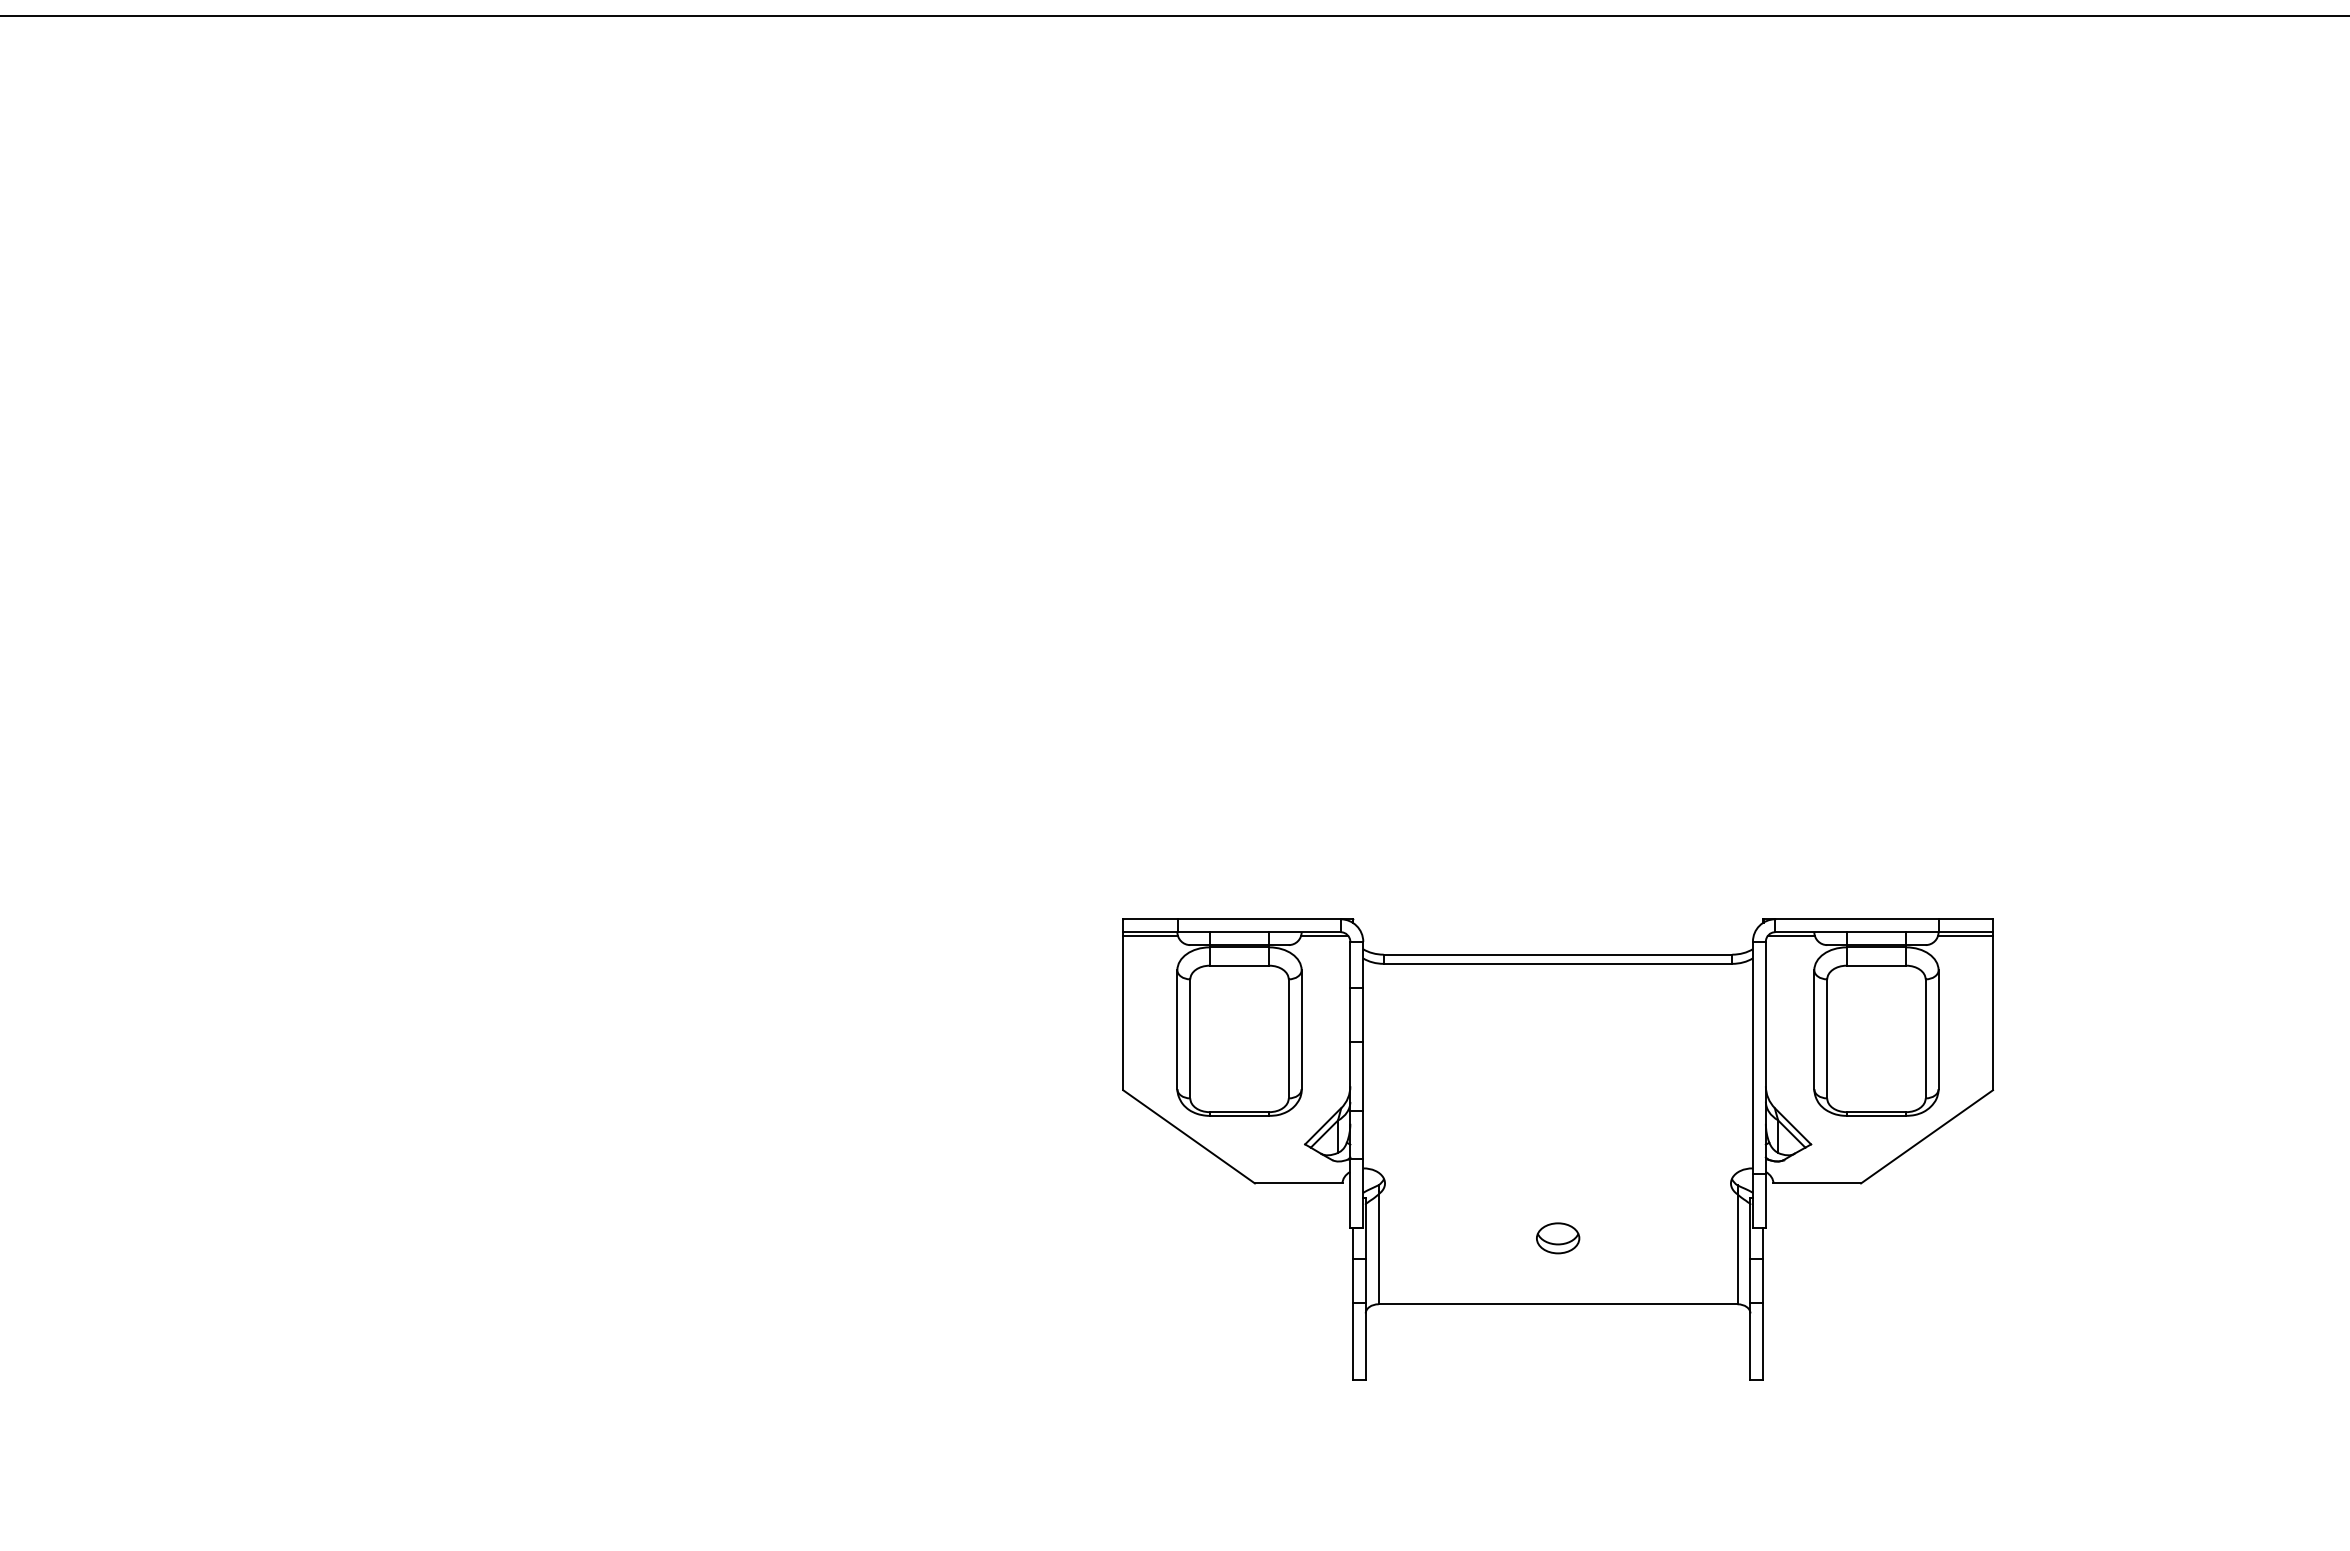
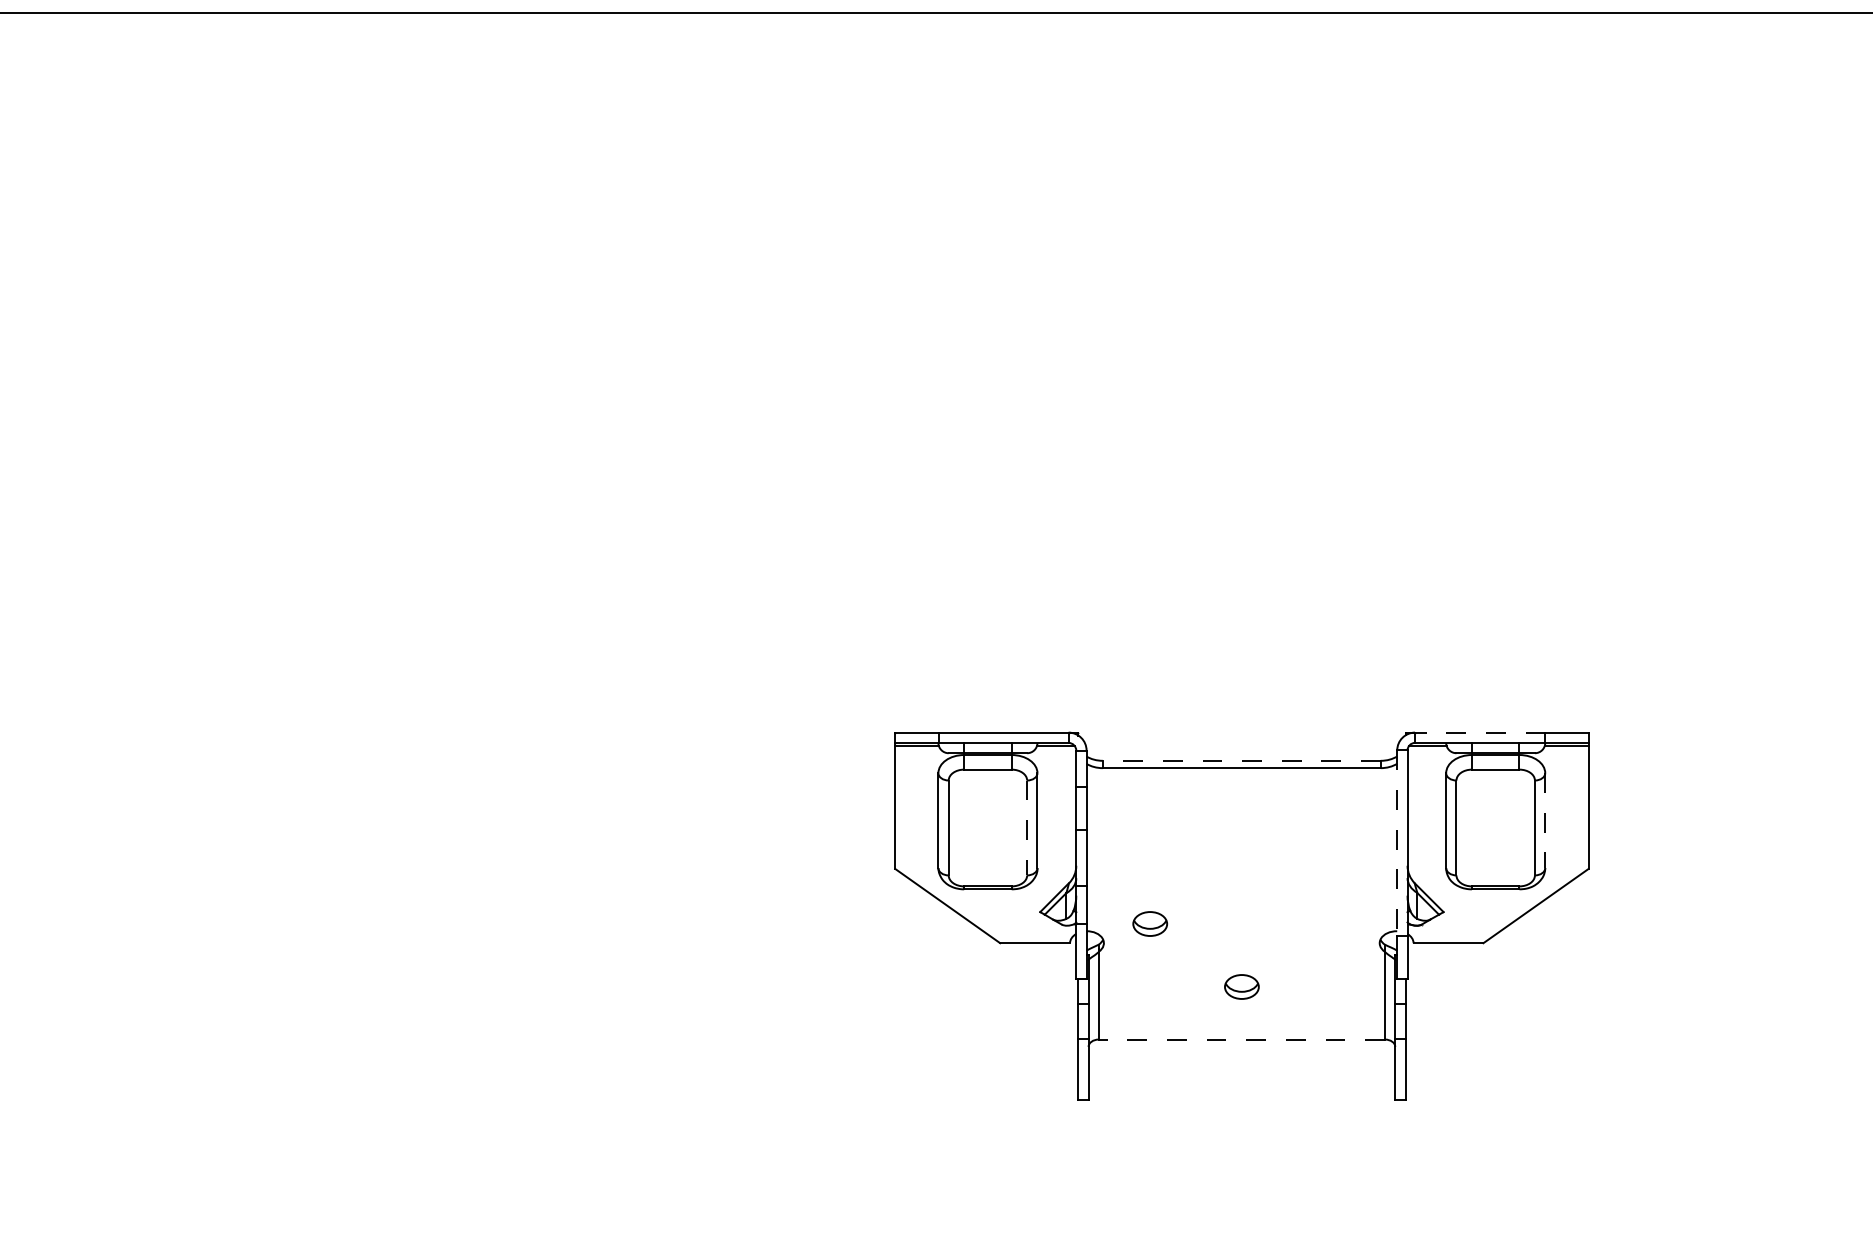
line: (1857, 919) -> (1480, 732), solid -> dashed
line: (1557, 954) -> (1241, 760), solid -> dashed
line: (1938, 1029) -> (1545, 820), solid -> dashed
line: (1288, 1038) -> (1026, 827), solid -> dashed
line: (1752, 1058) -> (1396, 843), solid -> dashed
part: (1443, 1159) -> (1150, 924), added
line: (1557, 1304) -> (1241, 1039), solid -> dashed

